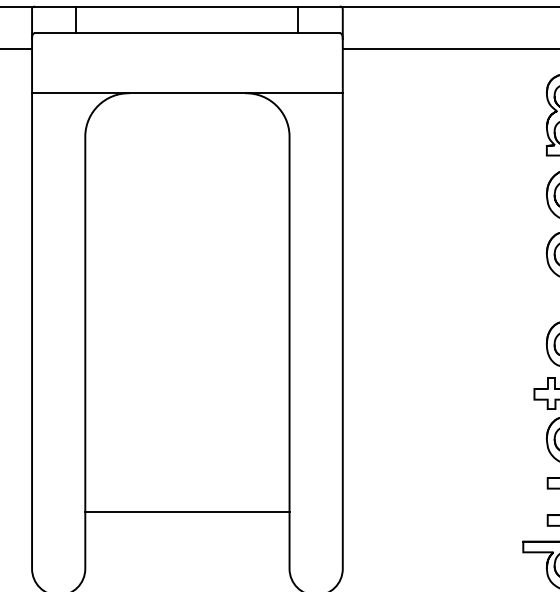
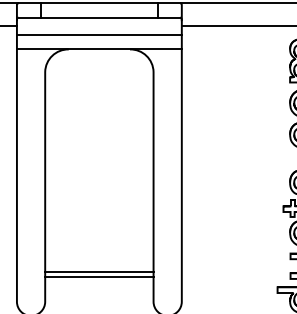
line: (185, 66) -> (98, 35), added
line: (187, 521) -> (99, 276), added

